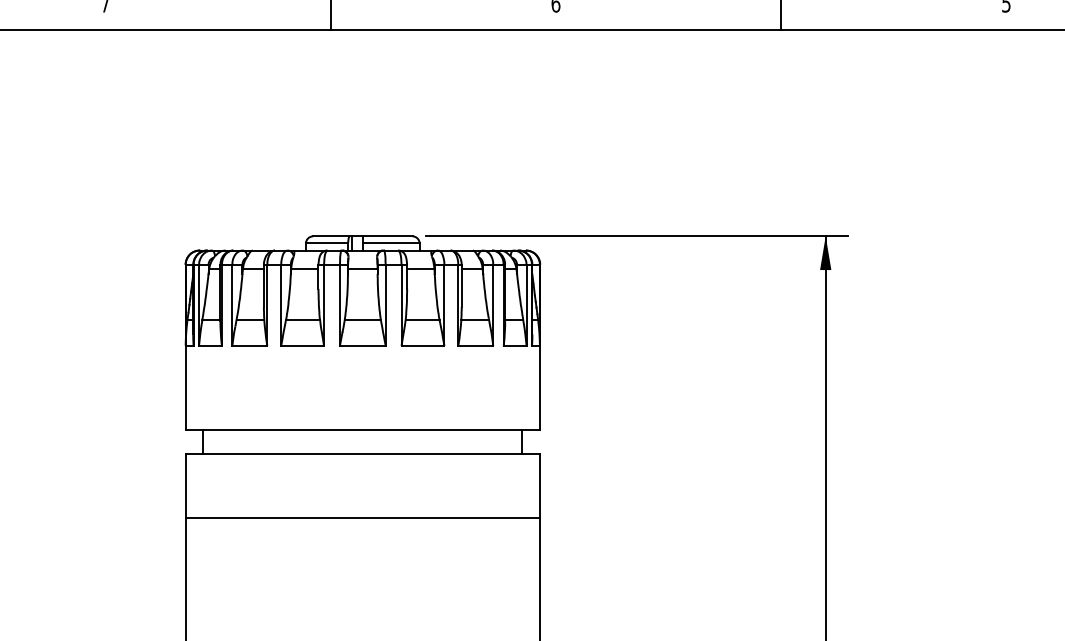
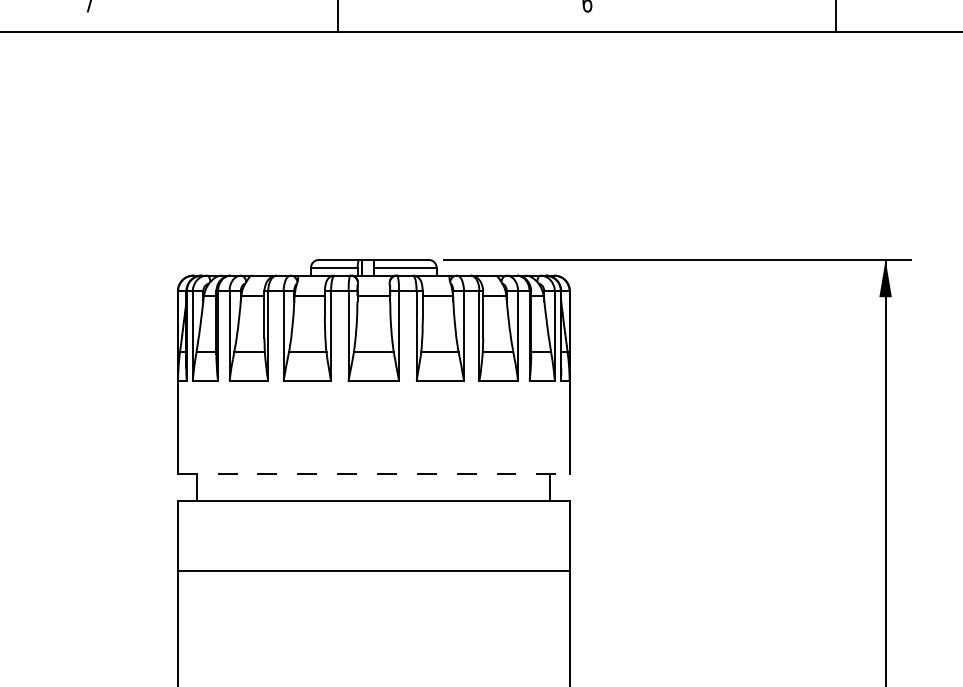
line: (363, 429) -> (374, 473), solid -> dashed

